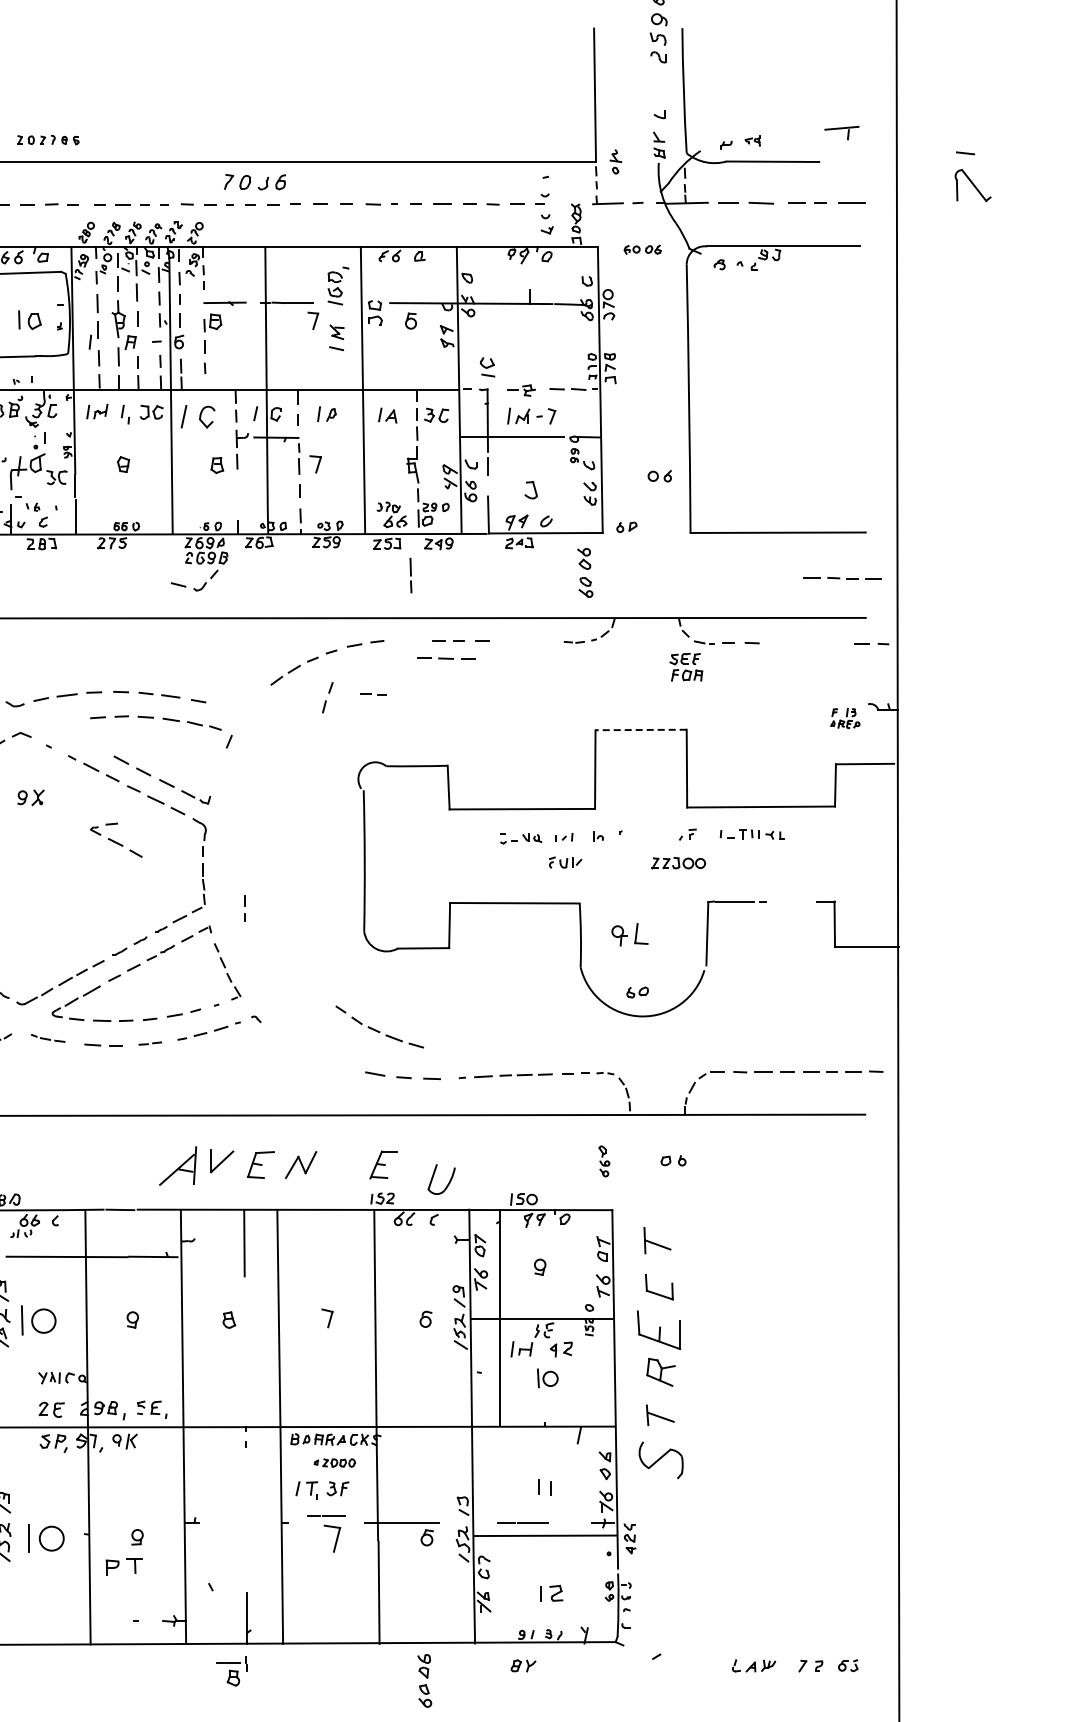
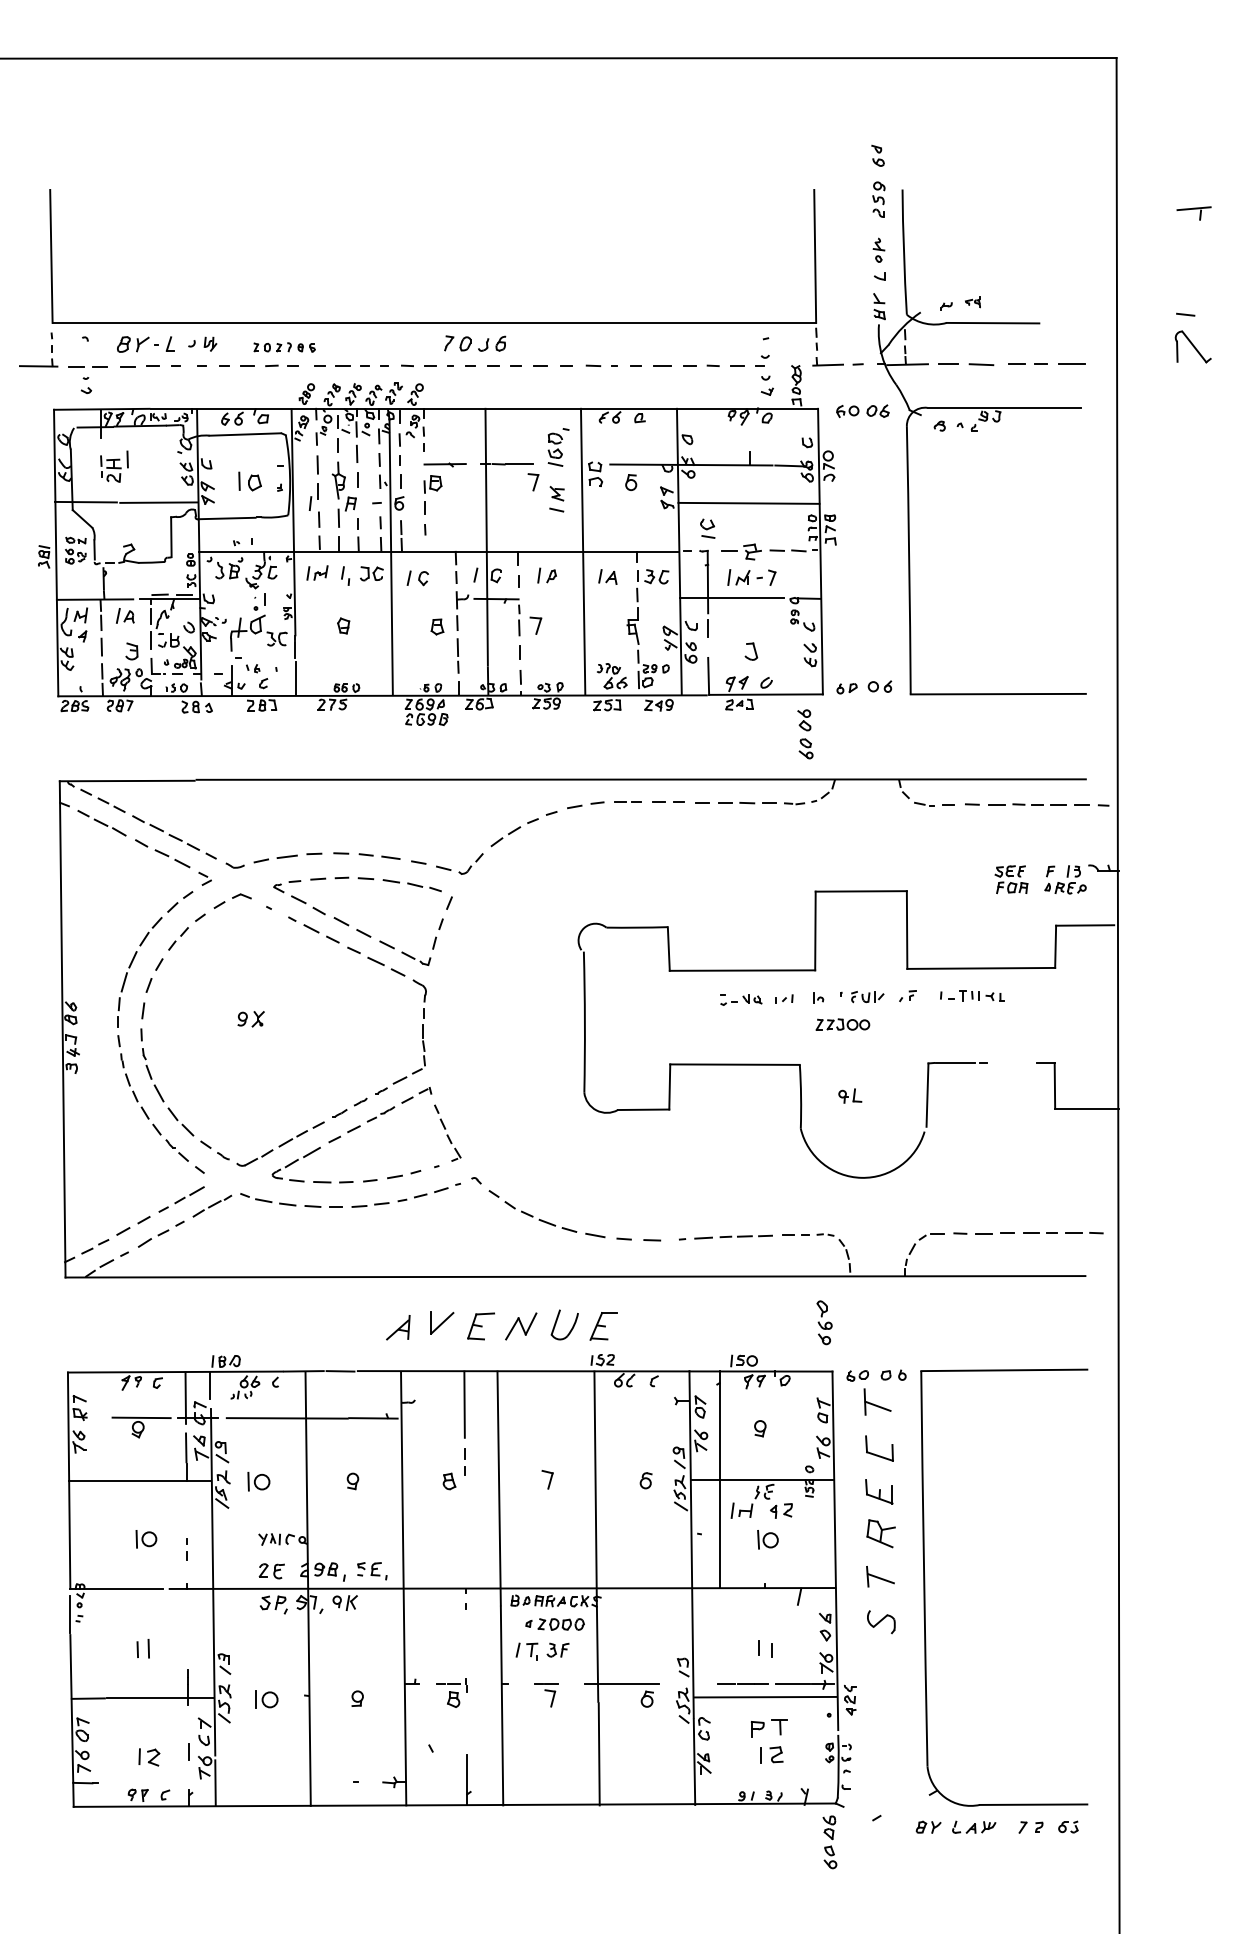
part: (658, 38) -> (878, 199), size x0.71
part: (841, 133) -> (1193, 213), moved
part: (48, 140) -> (284, 347), moved
part: (615, 161) -> (878, 249), moved
part: (642, 249) -> (862, 410), size x1.43
line: (528, 341) -> (748, 502), added
part: (521, 390) -> (741, 551), size x1.43
part: (197, 417) -> (417, 578), size x0.62
part: (659, 476) -> (879, 686), moved
line: (410, 575) -> (457, 655), moved
part: (842, 578) -> (1027, 804), moved
part: (194, 588) -> (459, 871), moved
part: (446, 659) -> (747, 803), moved
part: (686, 667) -> (1011, 879), moved
line: (372, 694) -> (626, 801), moved
part: (327, 697) -> (437, 933), moved
part: (845, 718) -> (1065, 879), size x1.43
line: (641, 730) -> (861, 891), dashed -> solid
part: (30, 798) -> (250, 1019), moved
part: (116, 840) -> (299, 897), moved
part: (565, 863) -> (867, 997), moved
part: (678, 863) -> (842, 1024), moved
line: (244, 906) -> (464, 1459), moved
part: (630, 934) -> (850, 1095), size x0.62
part: (637, 992) -> (857, 1375), moved
part: (379, 1027) -> (532, 1211), moved
part: (48, 1038) -> (268, 1199), size x1.67
part: (150, 1043) -> (370, 1204), size x1.67
part: (673, 1160) -> (893, 1374), moved
part: (604, 1161) -> (824, 1322), size x1.43
part: (178, 1166) -> (398, 1327), size x0.62
part: (434, 1176) -> (557, 1321), moved
part: (38, 1320) -> (258, 1481), size x0.62
part: (659, 1330) -> (879, 1491), size x0.62
part: (705, 1426) -> (925, 1587), added
part: (661, 1461) -> (881, 1622), size x0.62
part: (334, 1463) -> (554, 1624), size x1.43
line: (572, 1523) -> (792, 1684), added
part: (326, 1534) -> (546, 1695), size x0.62
part: (46, 1538) -> (266, 1699), size x0.62
part: (124, 1567) -> (769, 1728), moved
part: (523, 1665) -> (928, 1826), moved
part: (231, 1671) -> (451, 1692), moved
part: (424, 1681) -> (829, 1842), moved

